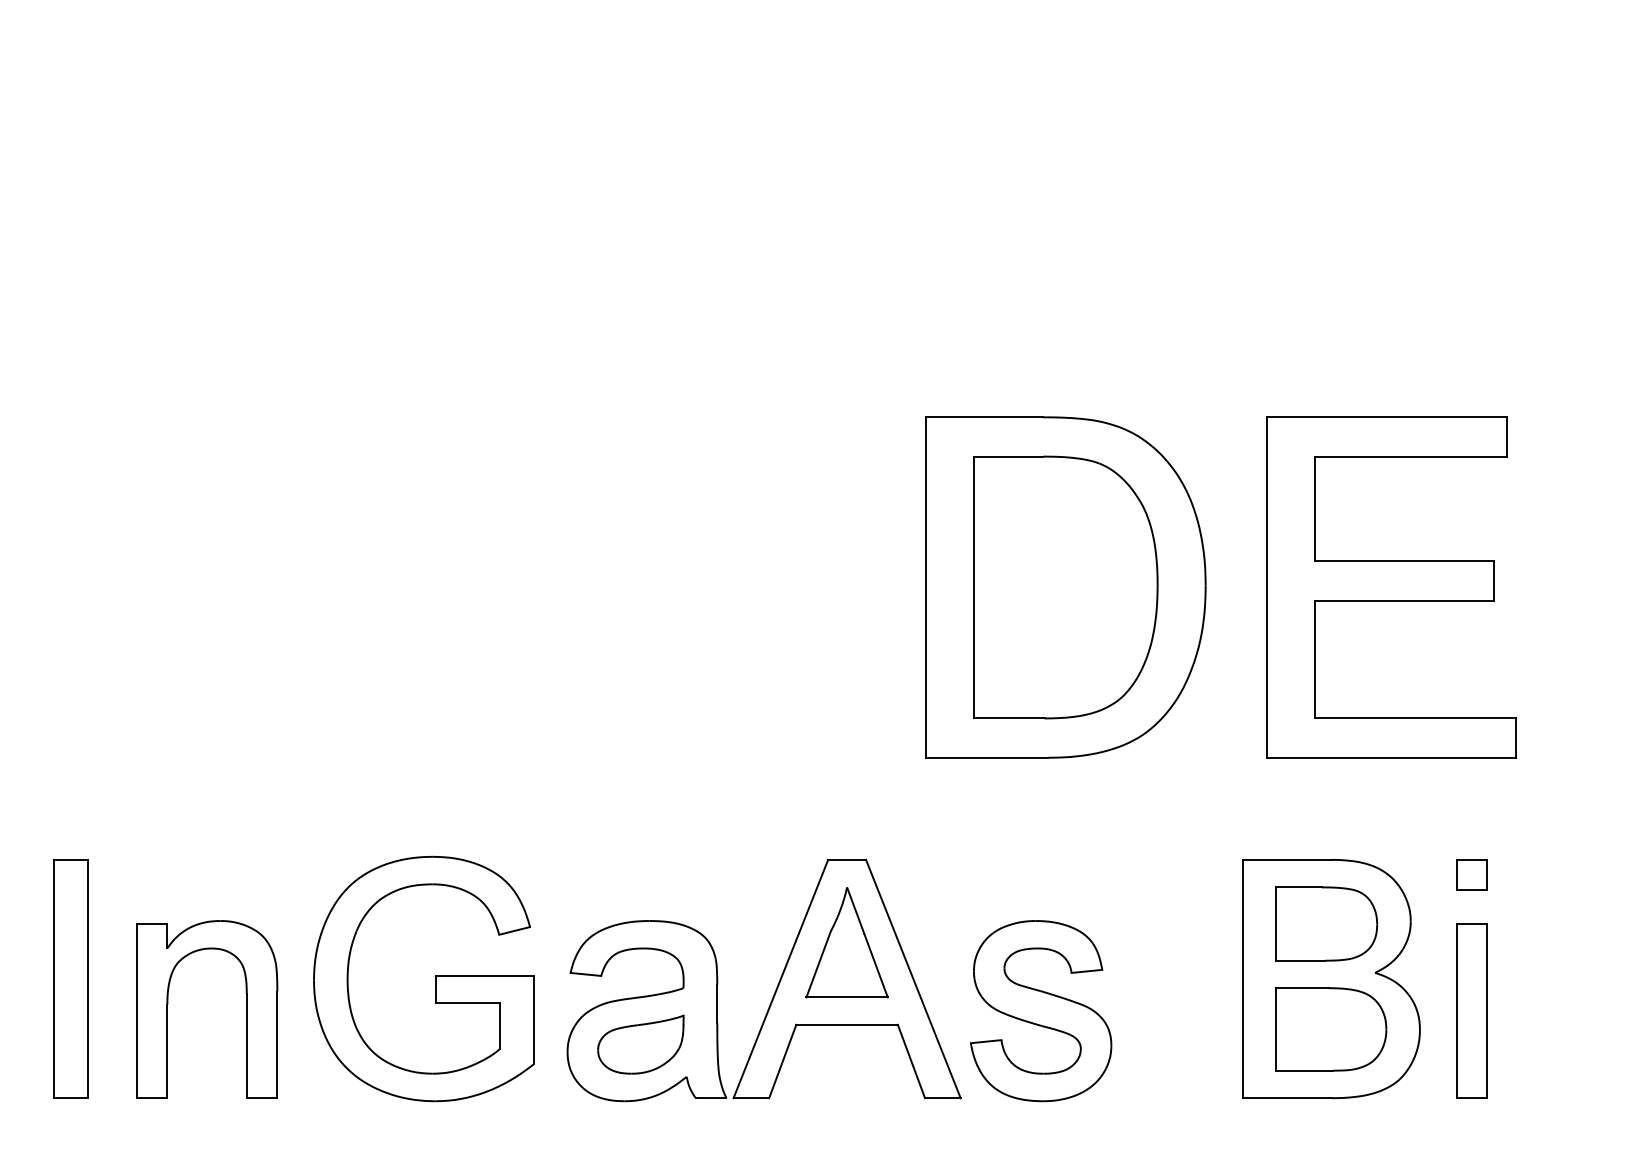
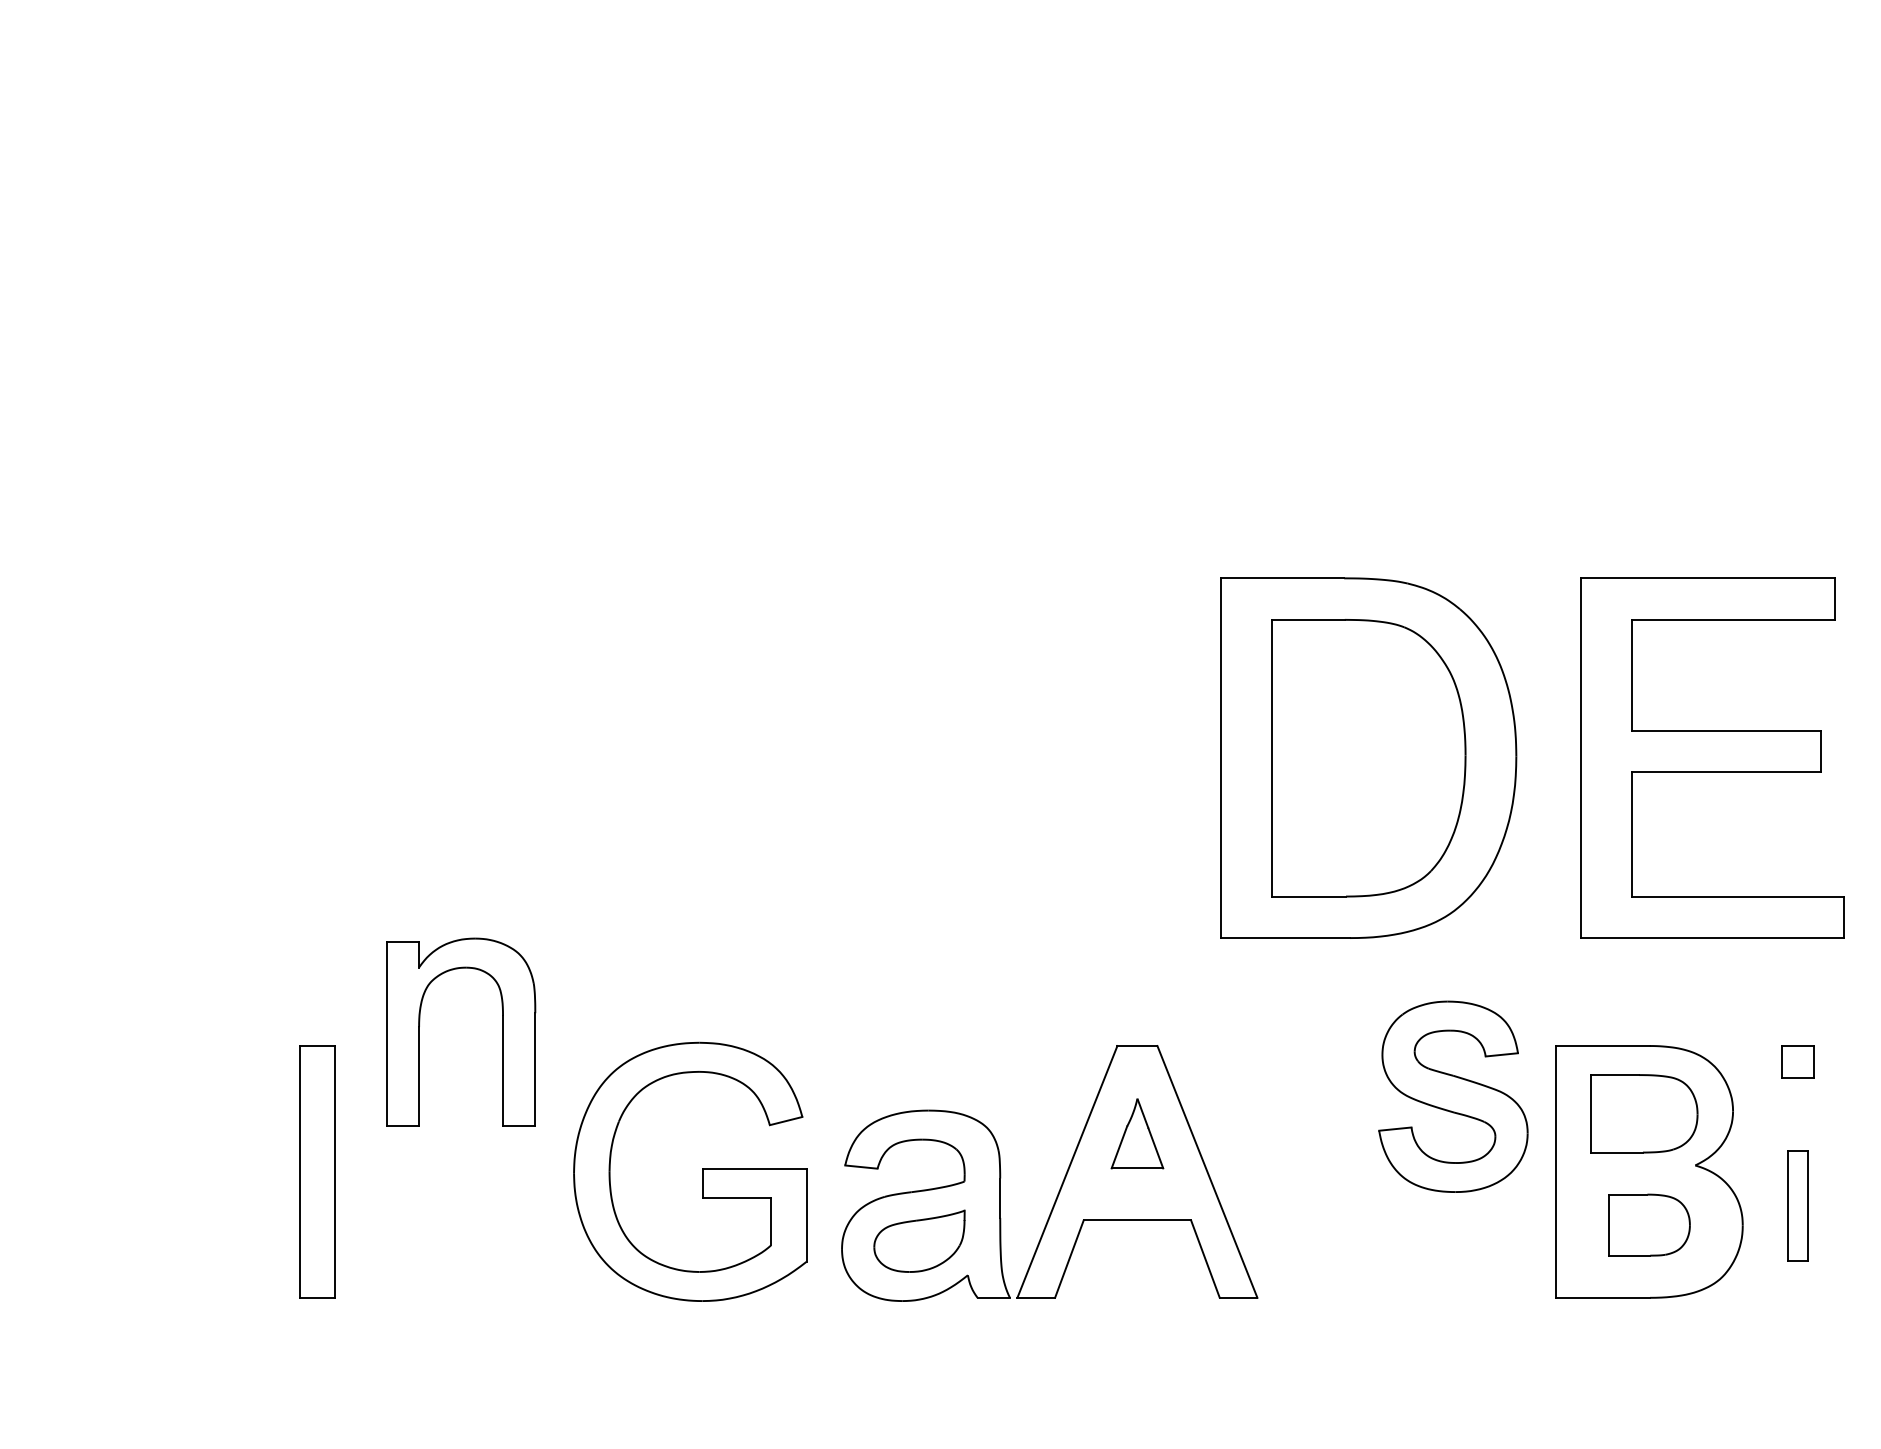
part: (847, 942) -> (1137, 1133), size x0.6
part: (246, 1008) -> (502, 1031), moved
part: (1041, 1010) -> (1453, 1096), moved
part: (1471, 1010) -> (1797, 1205), size x0.6
part: (1331, 1028) -> (1649, 1224), size x0.7

